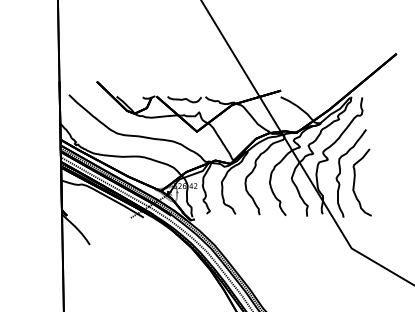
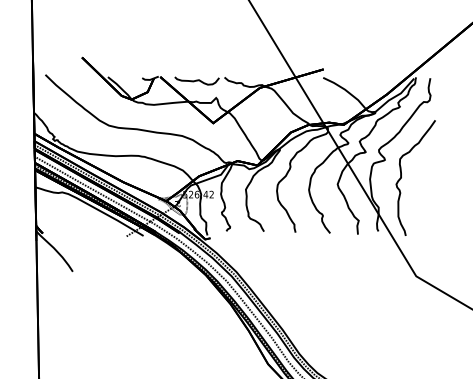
curve: (355, 182) -> (421, 189), removed

